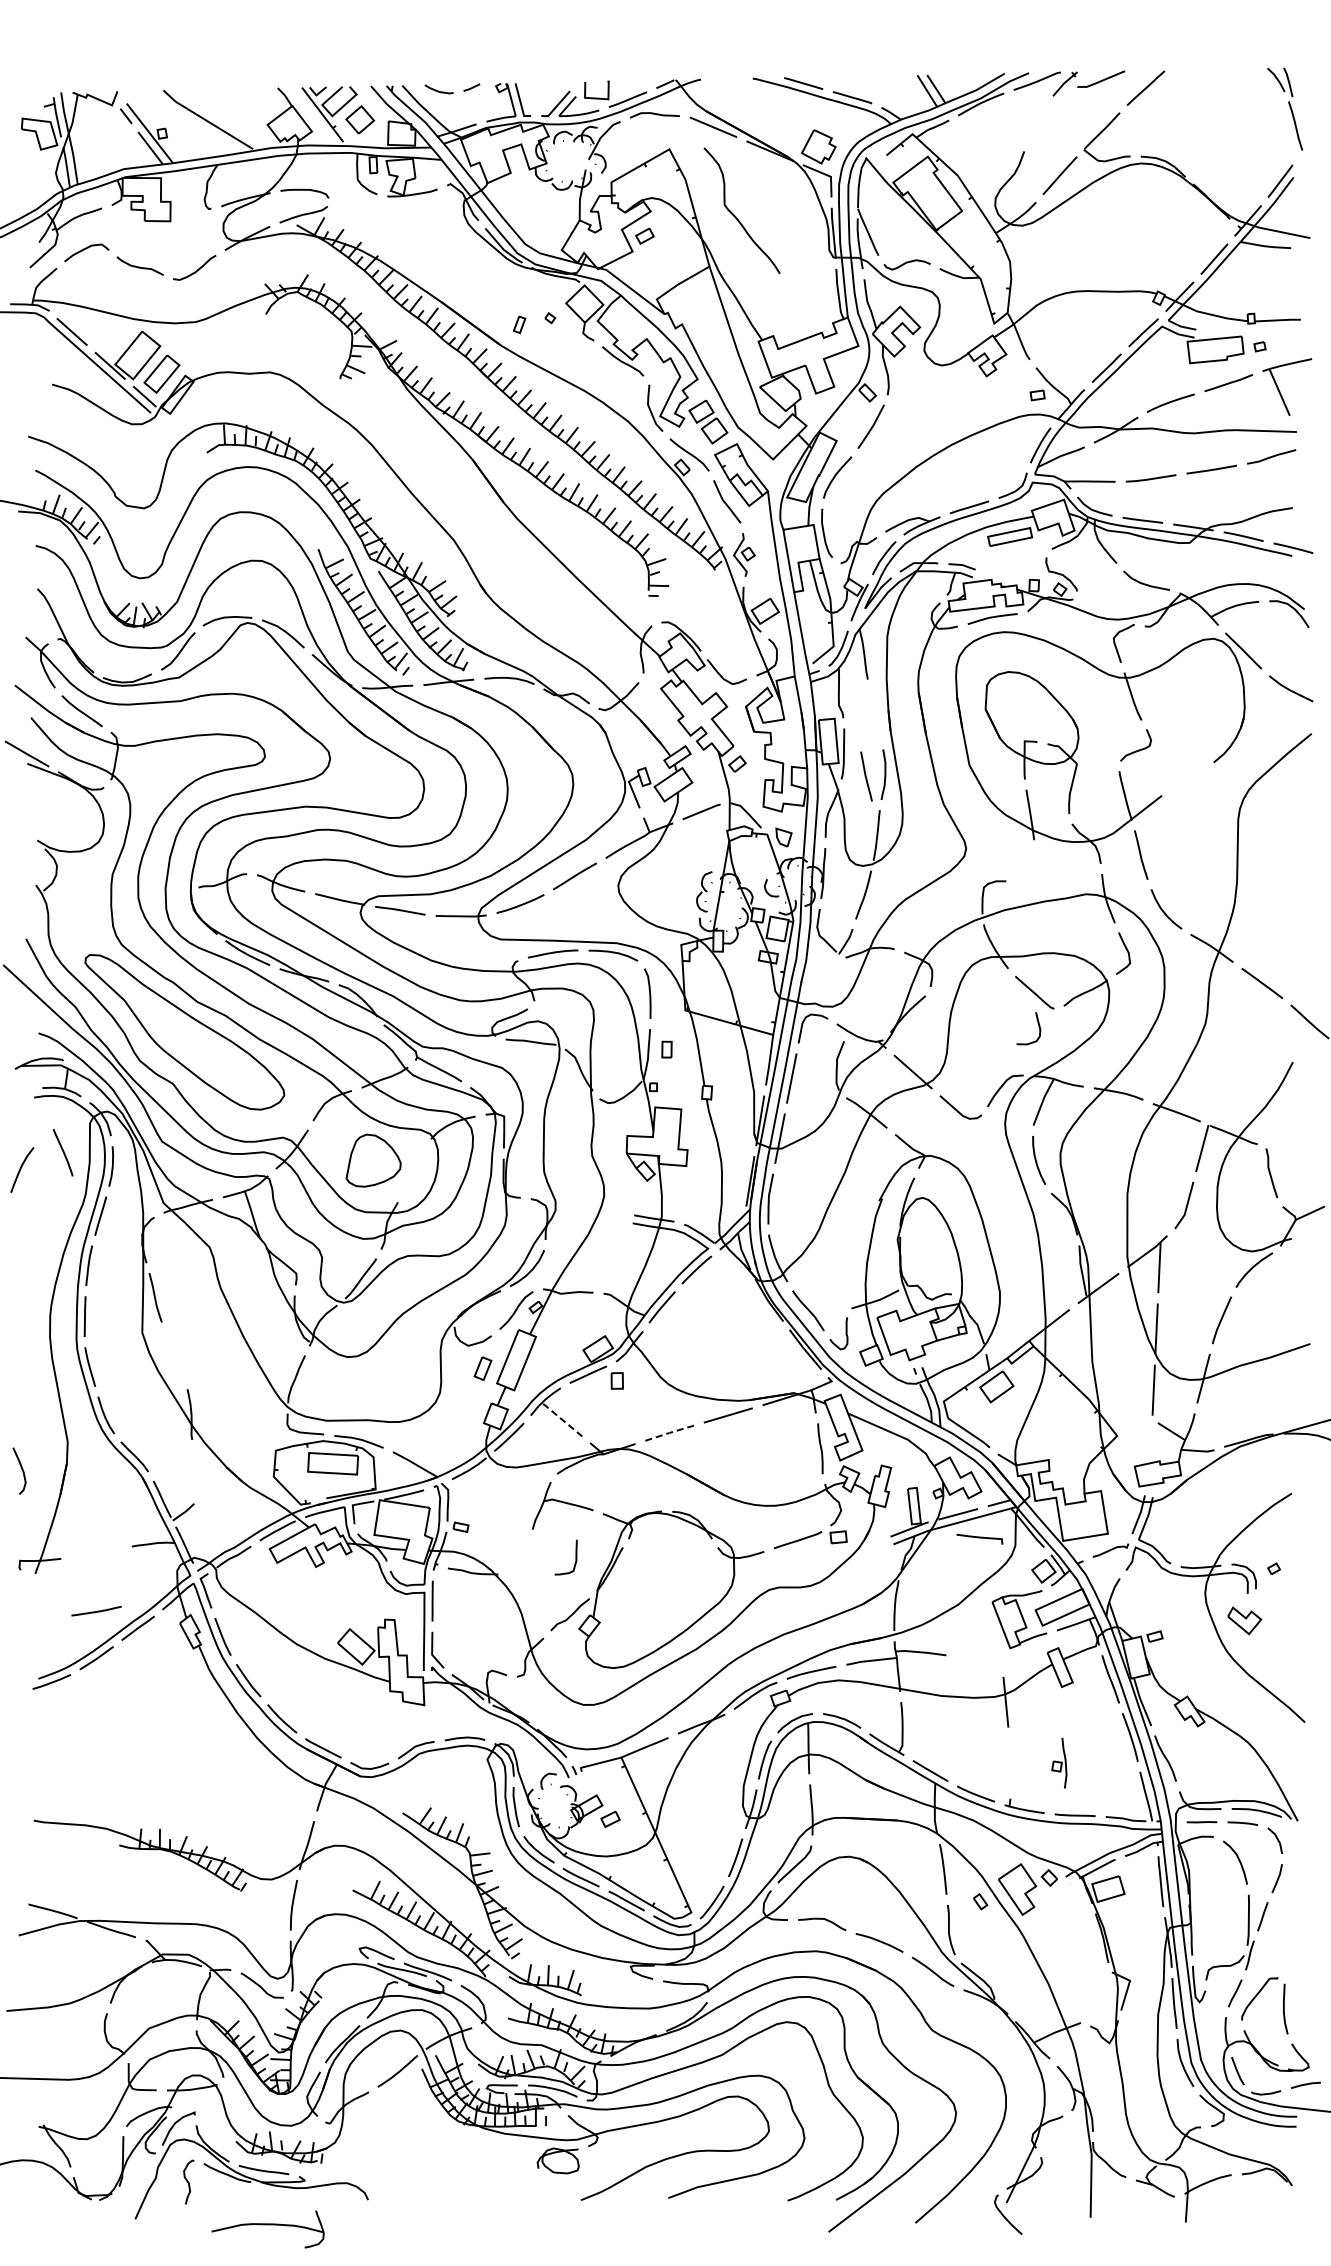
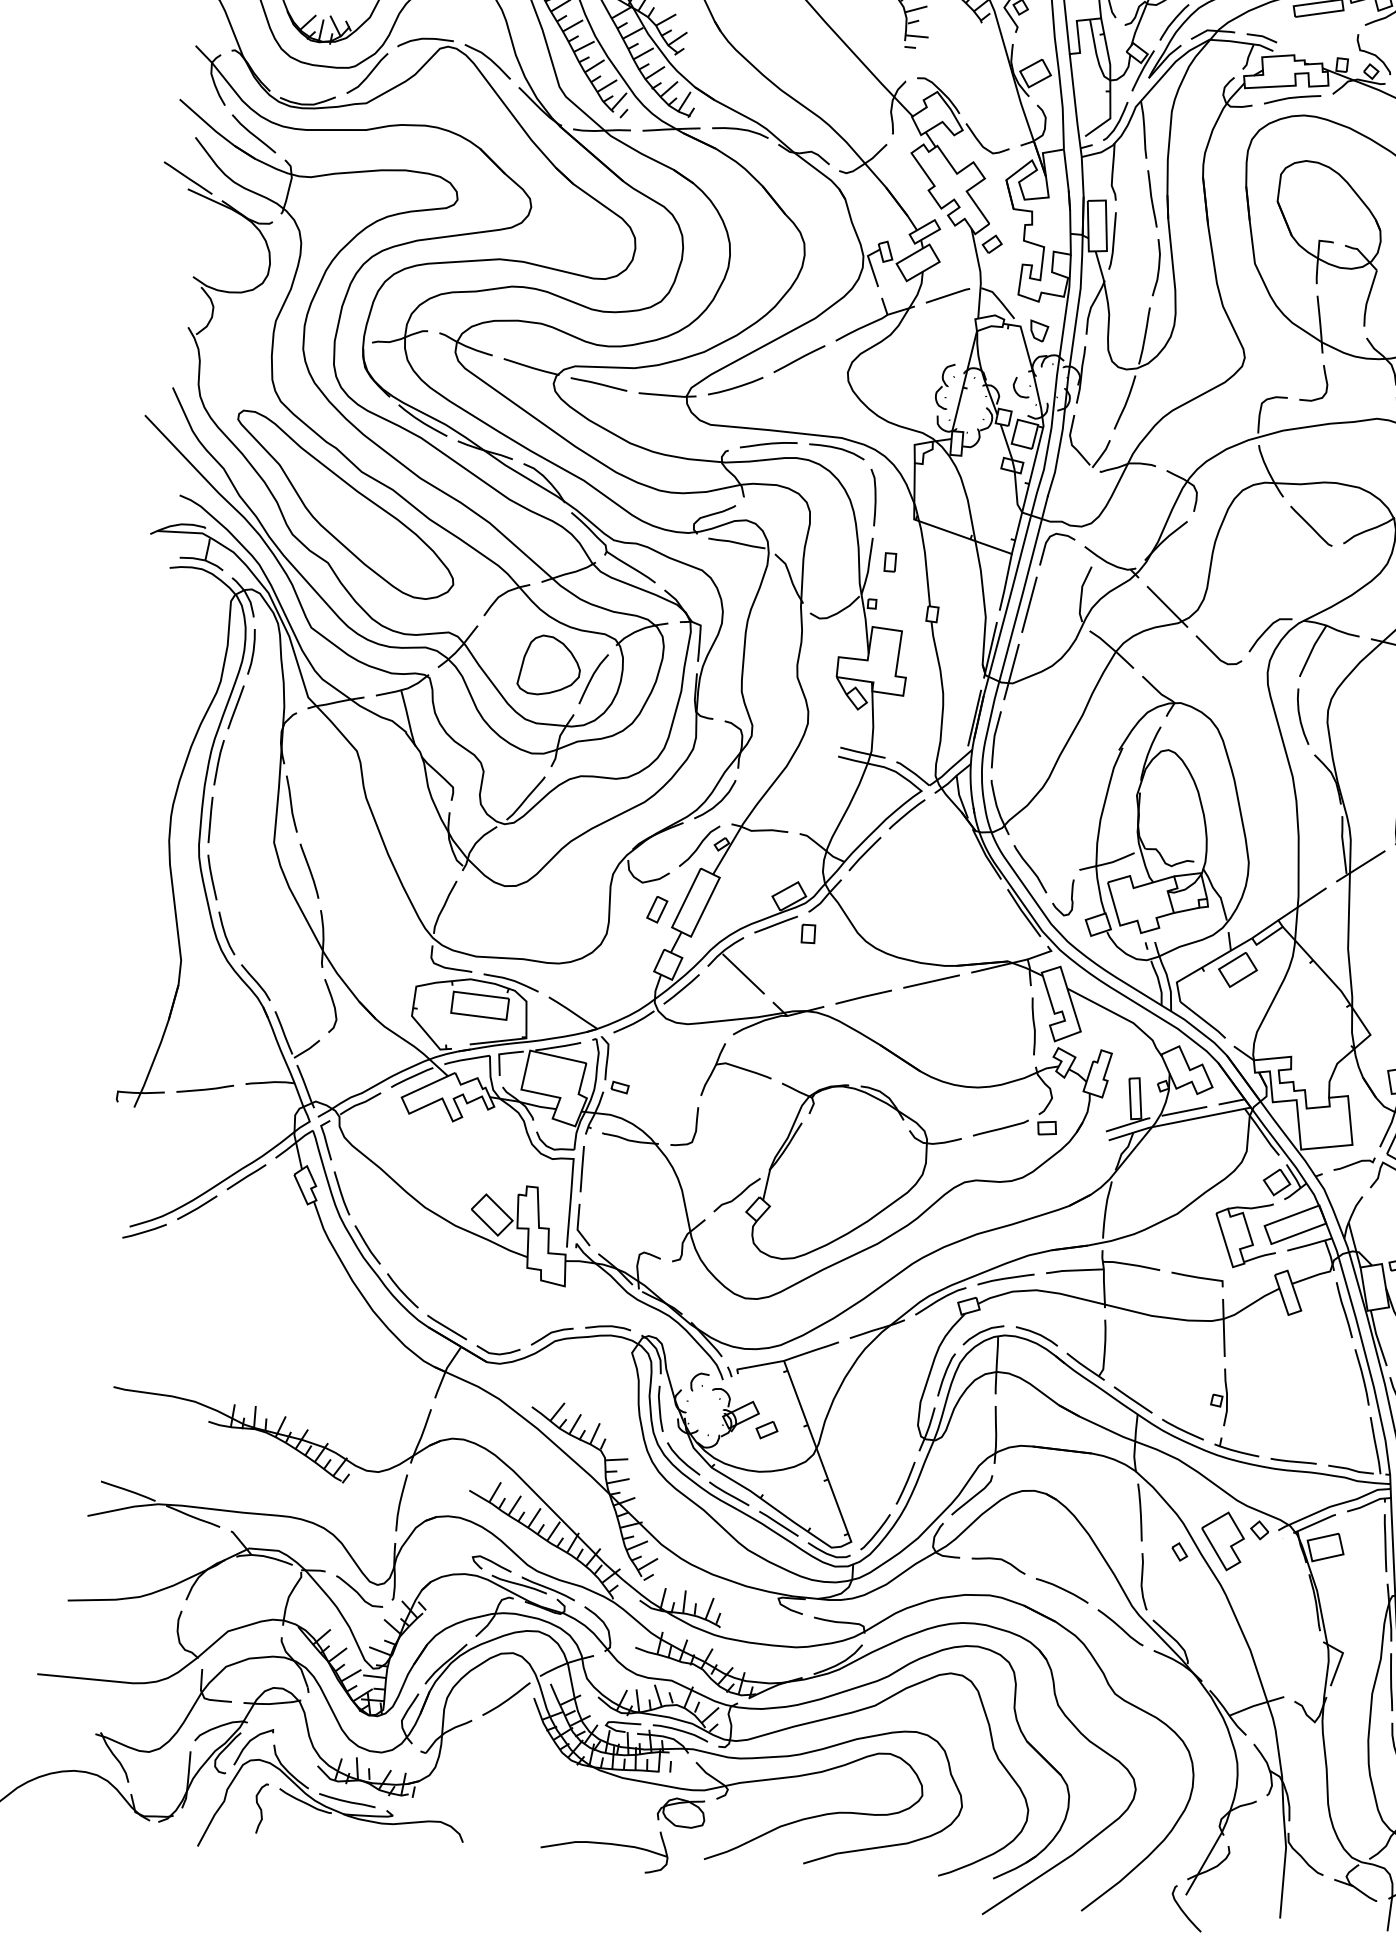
line: (866, 776) -> (1152, 198), moved
curve: (1038, 1027) -> (1325, 382), moved
curve: (62, 1152) -> (308, 870), moved
curve: (21, 1169) -> (592, 678), moved
line: (562, 1420) -> (743, 974), dashed -> solid
line: (669, 1432) -> (863, 996), dashed -> solid
curve: (21, 1469) -> (332, 1004), moved
curve: (979, 1538) -> (1197, 1278), moved
curve: (575, 1557) -> (695, 1127), moved
line: (96, 1611) -> (205, 1089), moved
part: (1059, 1762) -> (1219, 1396), moved
part: (267, 2229) -> (604, 1849), moved

